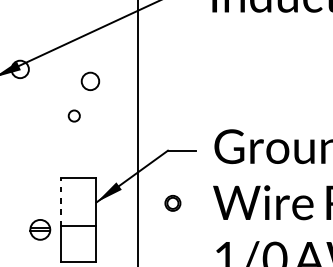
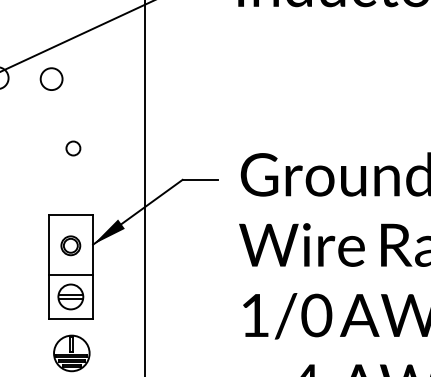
circle: (90, 80) -> (51, 78), moved
circle: (74, 116) -> (73, 148), moved
line: (60, 202) -> (48, 244), dashed -> solid
part: (172, 203) -> (70, 245), moved
part: (40, 229) -> (70, 296), moved

